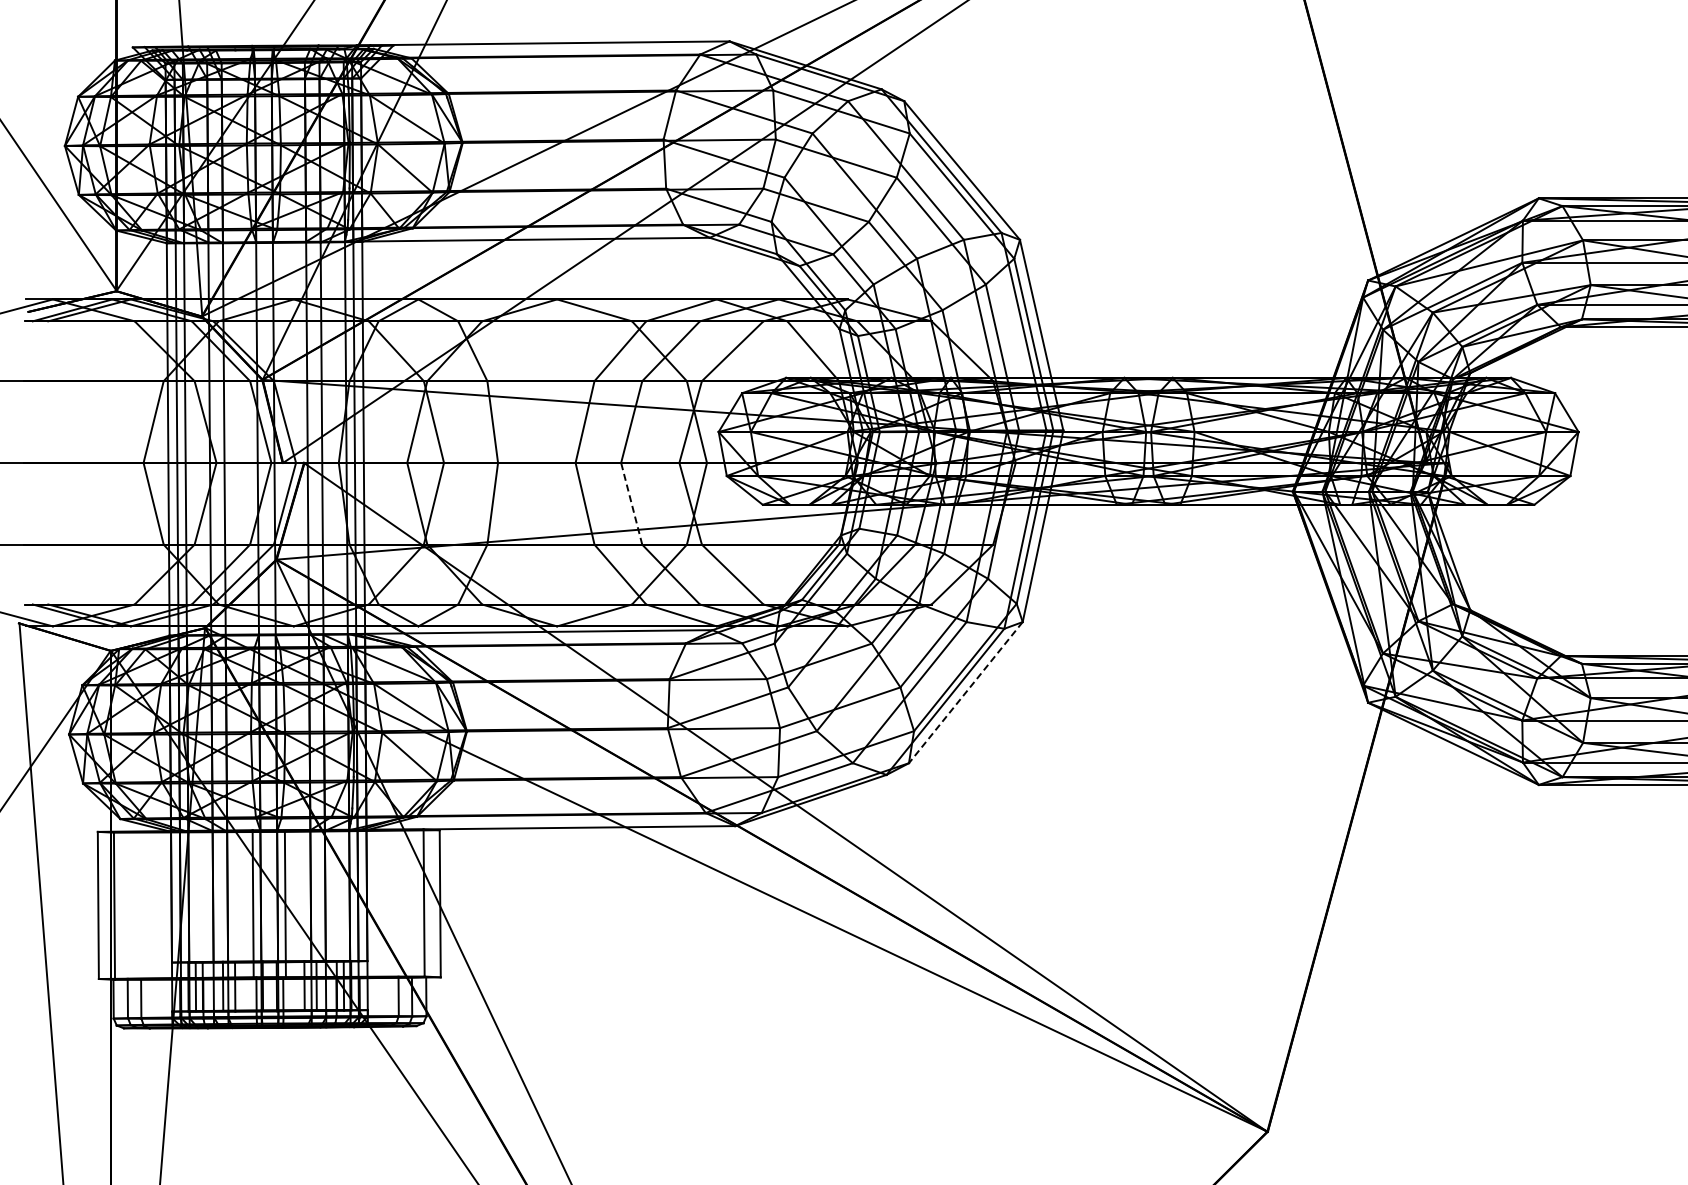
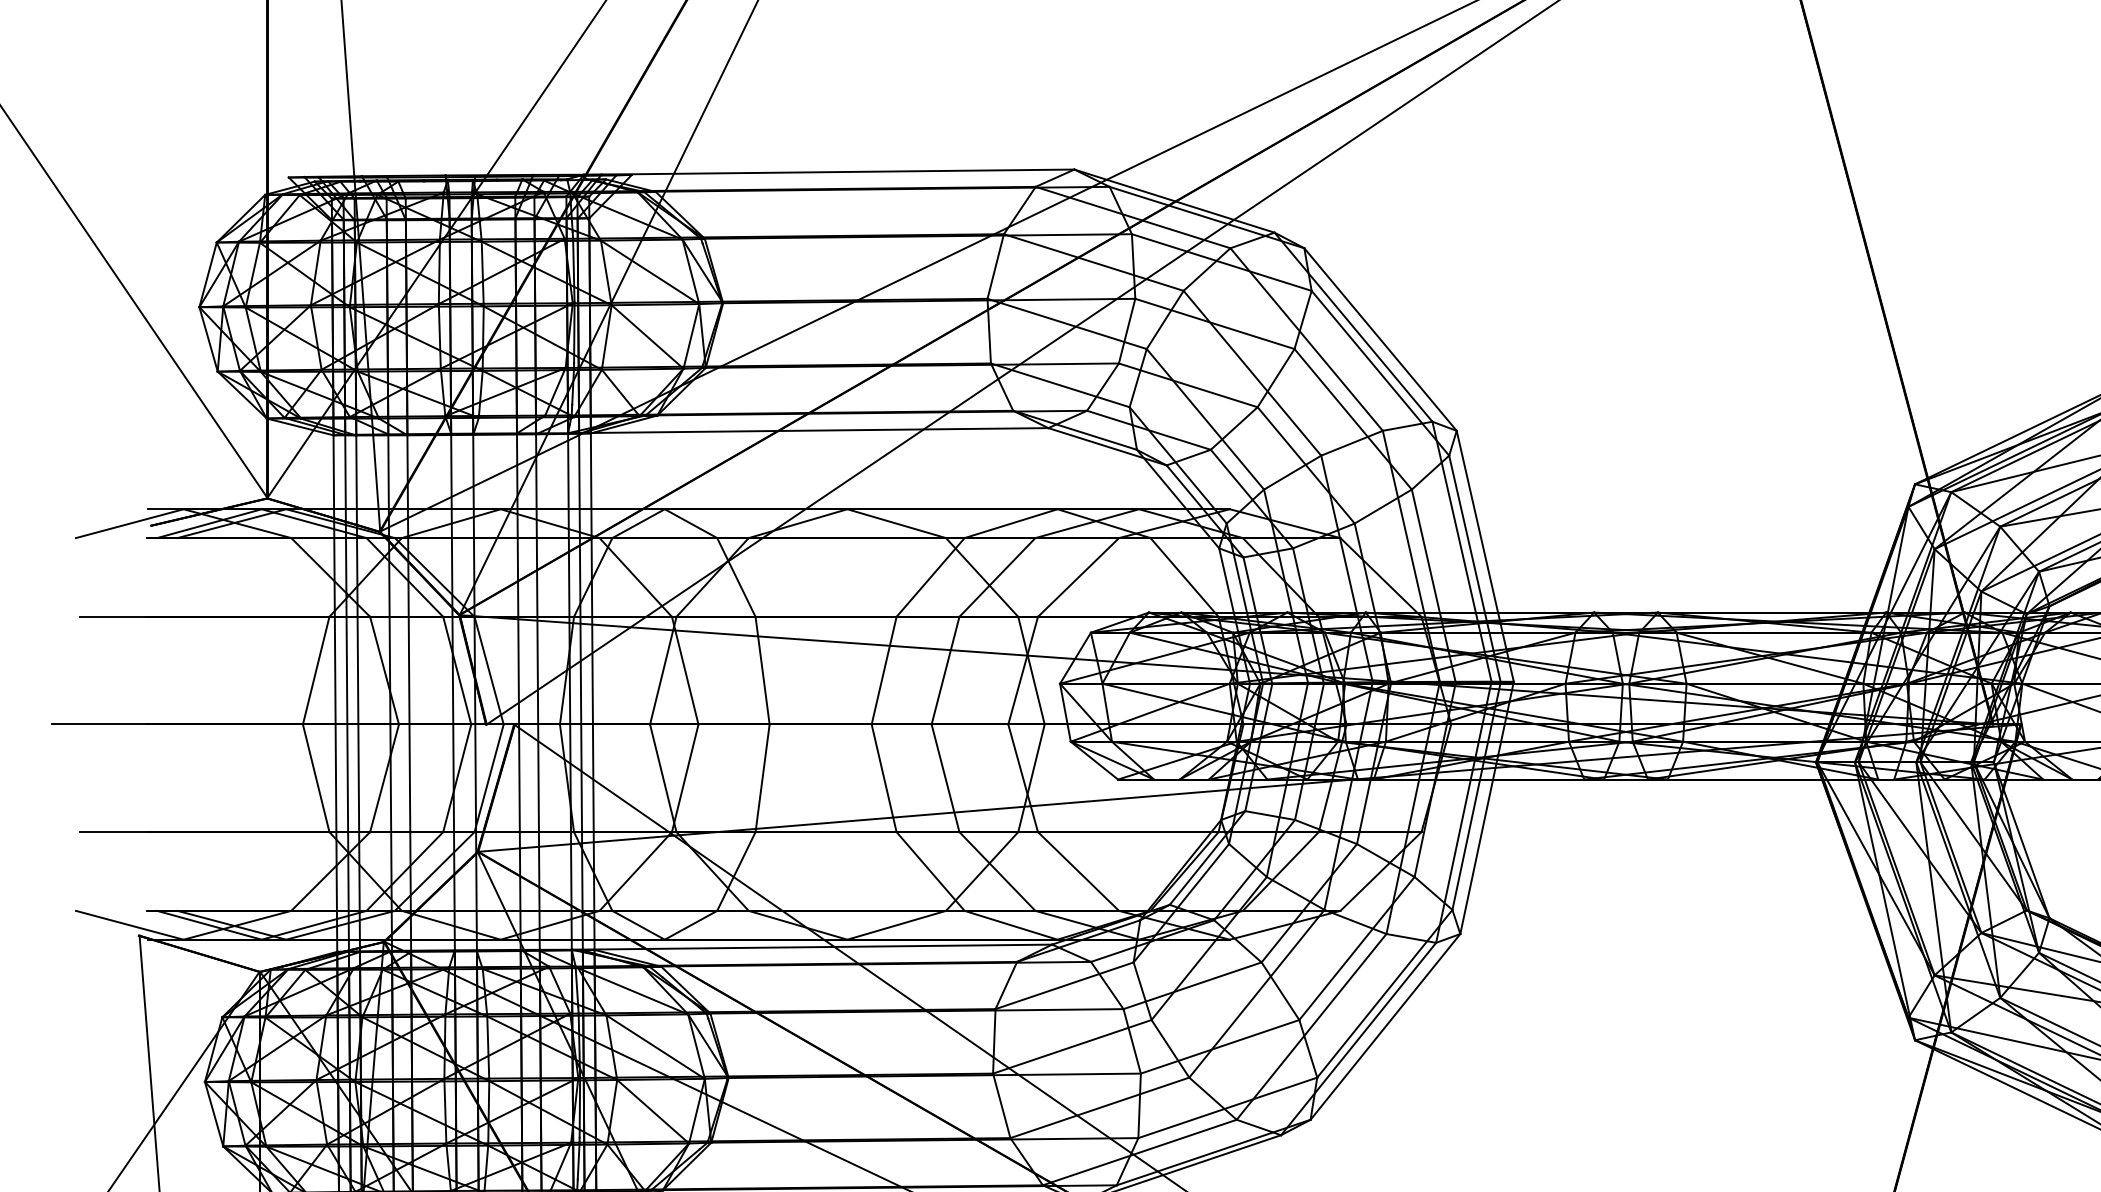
line: (631, 503) -> (945, 777), dashed -> solid
line: (965, 692) -> (1384, 1026), dashed -> solid

